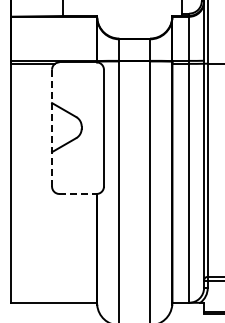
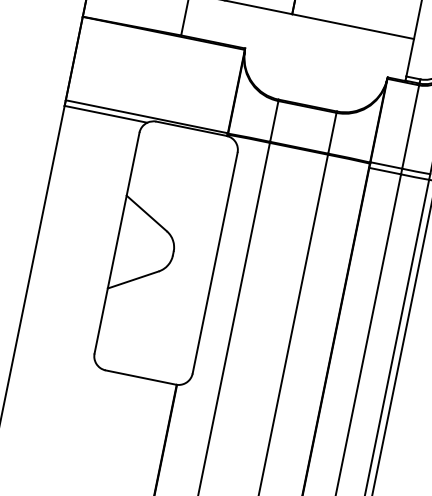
line: (52, 128) -> (117, 243), dashed -> solid
line: (78, 193) -> (141, 376), dashed -> solid

